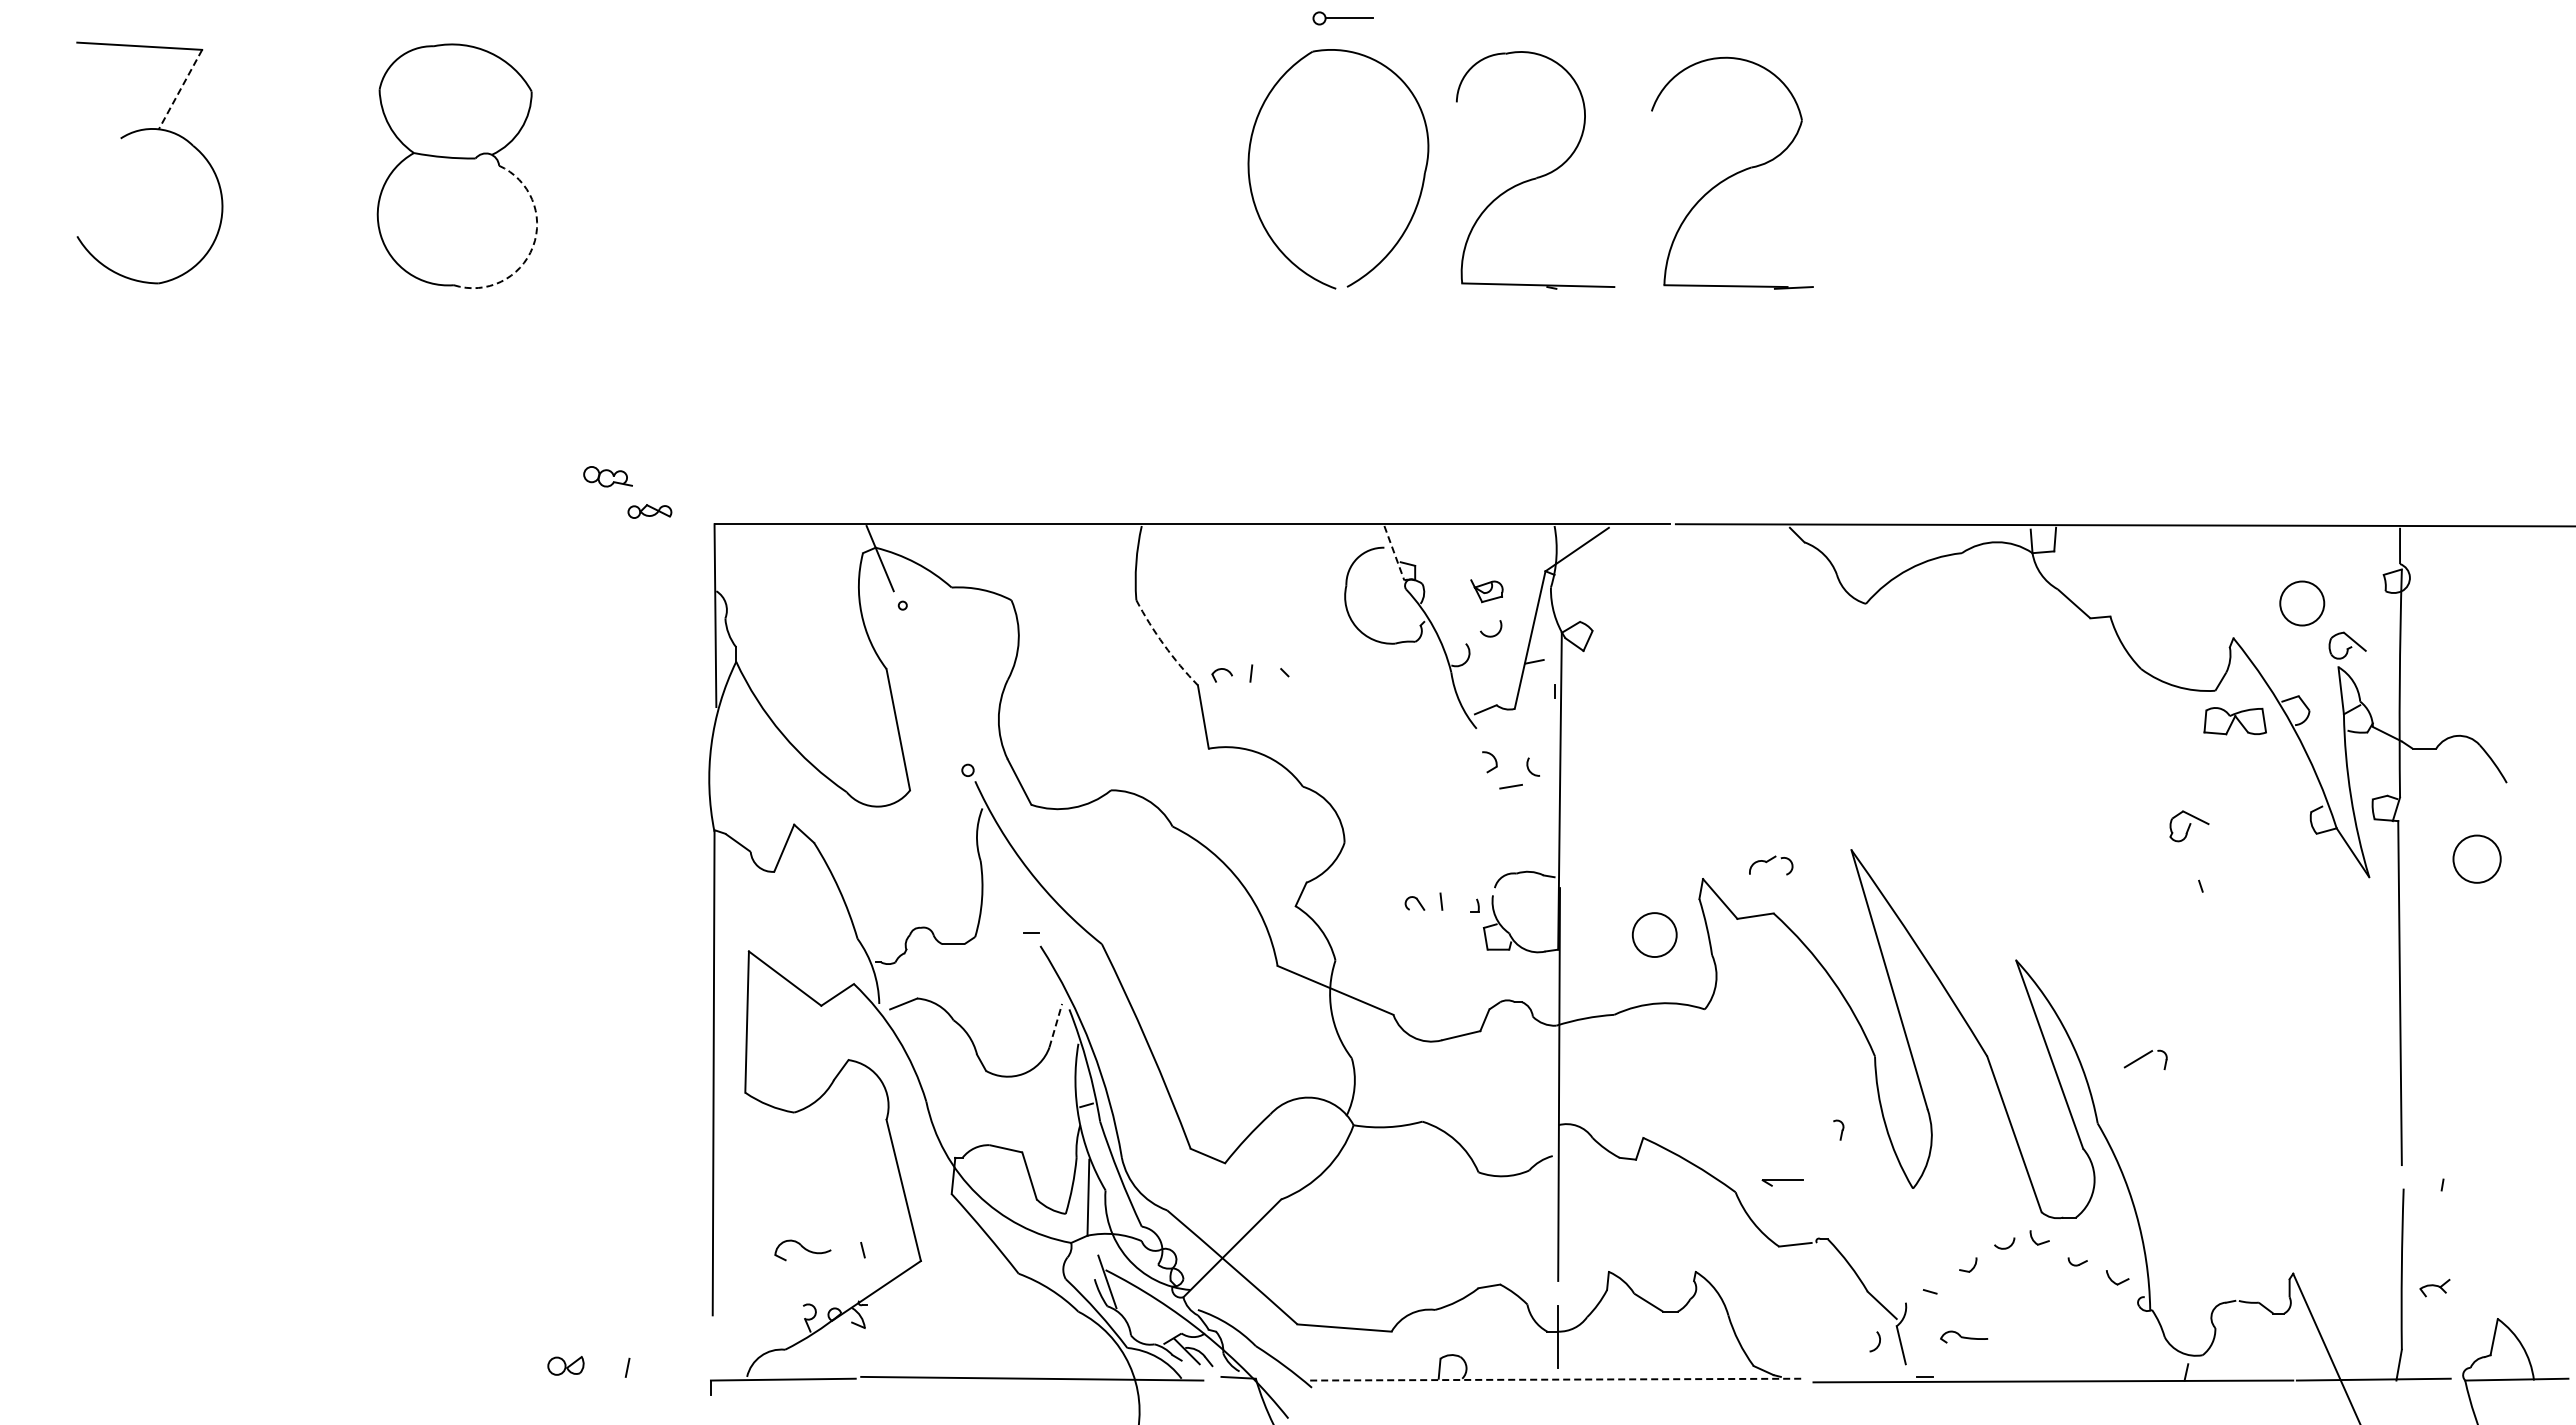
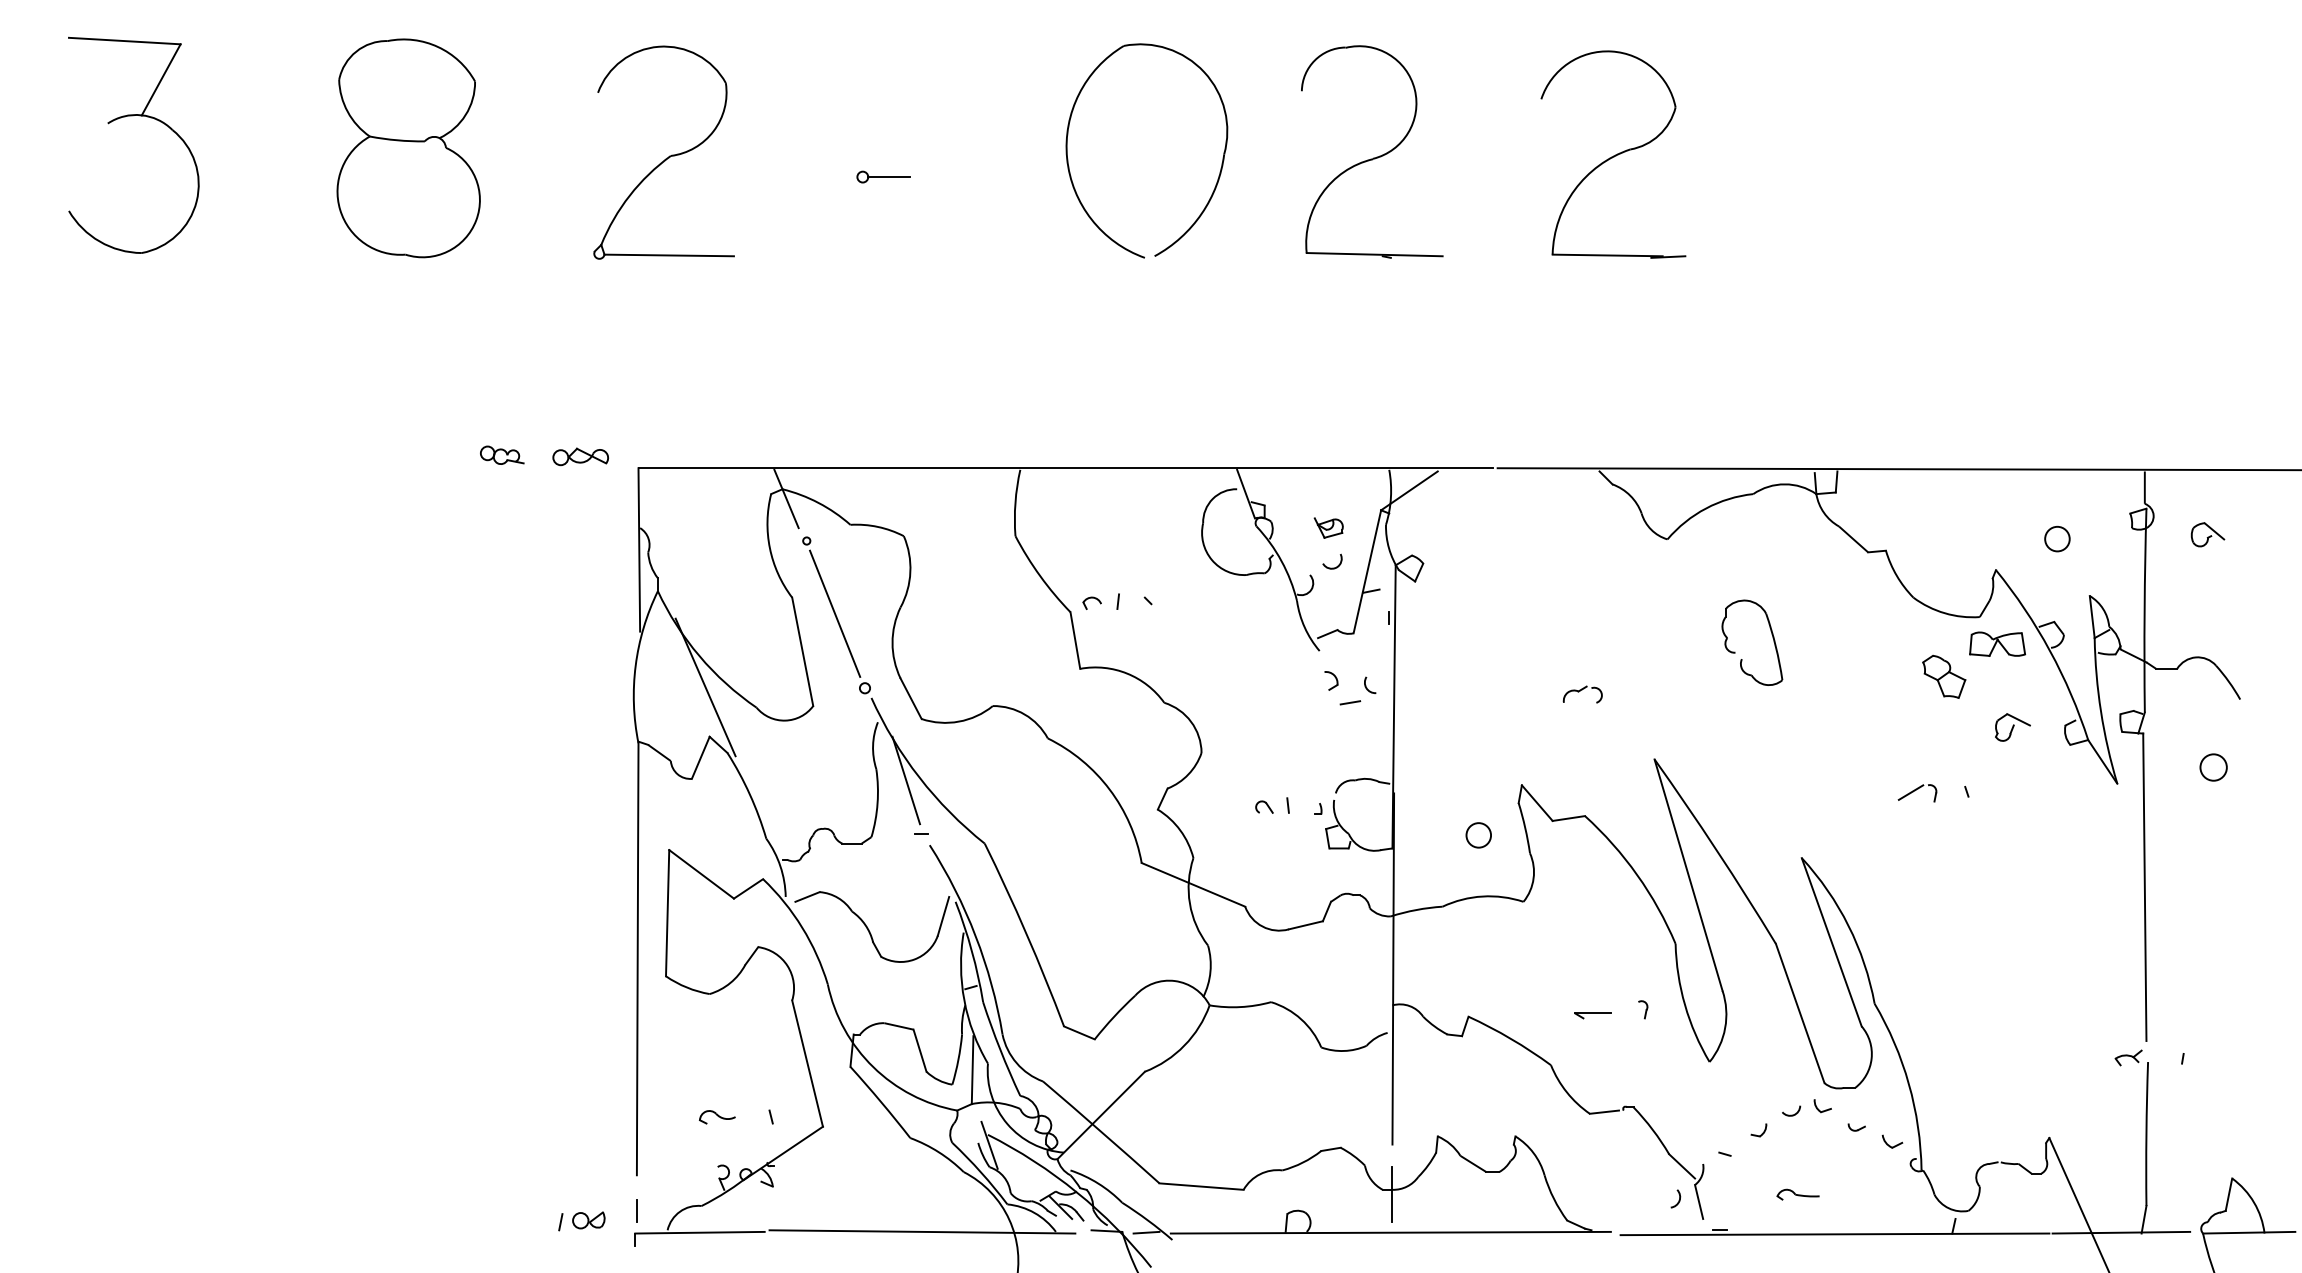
part: (1342, 18) -> (883, 177), moved
line: (180, 90) -> (161, 80), dashed -> solid
part: (1732, 172) -> (1613, 153), moved
part: (746, 176) -> (667, 157), added
part: (1421, 185) -> (1221, 165), moved
arc: (532, 246) -> (475, 220), dashed -> solid
part: (607, 476) -> (501, 455), moved
part: (649, 511) -> (580, 456), size x1.43
line: (1394, 553) -> (1246, 494), dashed -> solid
circle: (2302, 603) -> (2057, 539), size x0.62
arc: (1164, 645) -> (1040, 576), dashed -> solid
part: (2347, 645) -> (2207, 534), moved
line: (934, 686) -> (835, 613), added
part: (1941, 729) -> (1735, 651), added
part: (2175, 757) -> (1944, 676), added
line: (789, 769) -> (705, 687), added
part: (2189, 826) -> (2012, 727), moved
circle: (2476, 858) -> (2213, 766), size x0.62
part: (1771, 865) -> (1583, 694), moved
line: (1013, 873) -> (905, 780), added
circle: (1654, 934) -> (1478, 834), size x0.62
line: (1055, 1025) -> (943, 916), dashed -> solid
part: (2145, 1059) -> (1917, 792), moved
part: (1782, 1182) -> (1592, 1015), moved
part: (802, 1250) -> (717, 1117), size x0.71
part: (2434, 1287) -> (2128, 1057), moved
part: (1964, 1336) -> (1798, 1194), moved
line: (712, 1354) -> (636, 1210), added
part: (565, 1365) -> (588, 1220), moved
line: (1282, 1379) -> (1146, 1232), added
line: (1556, 1379) -> (1390, 1232), dashed -> solid

